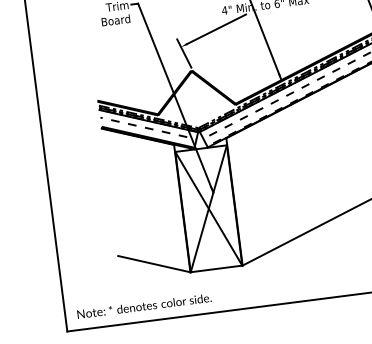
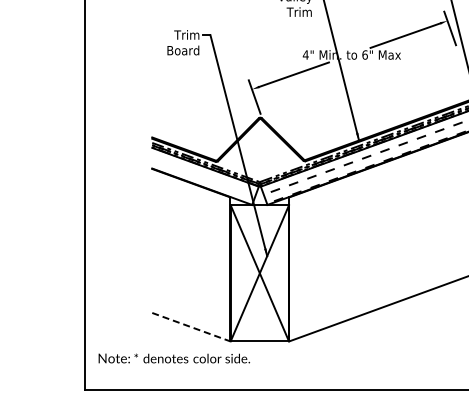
hatch: (149, 132) -> (204, 179), removed
line: (154, 264) -> (191, 327), solid -> dashed
text: (143, 306) -> (173, 358), moved

